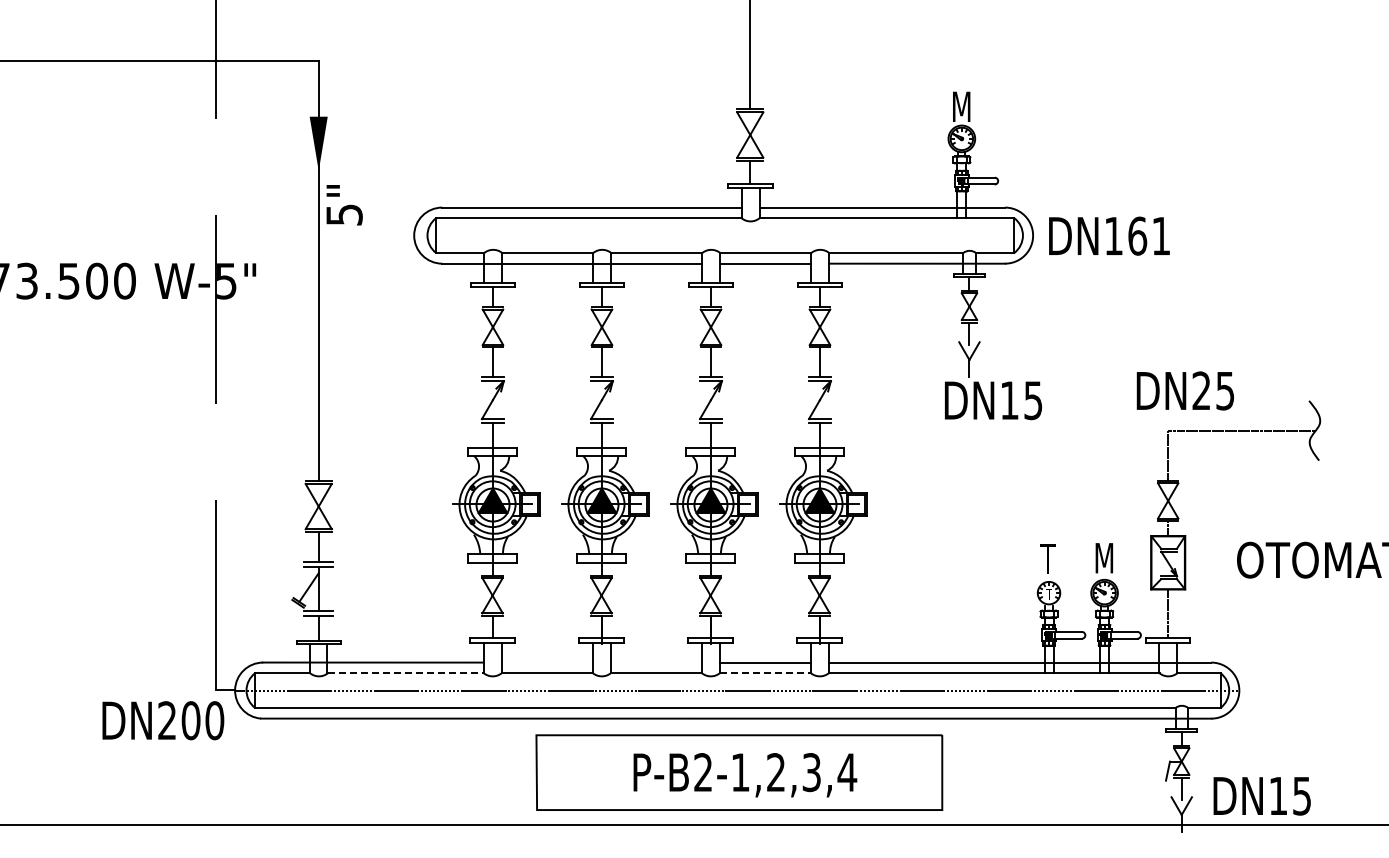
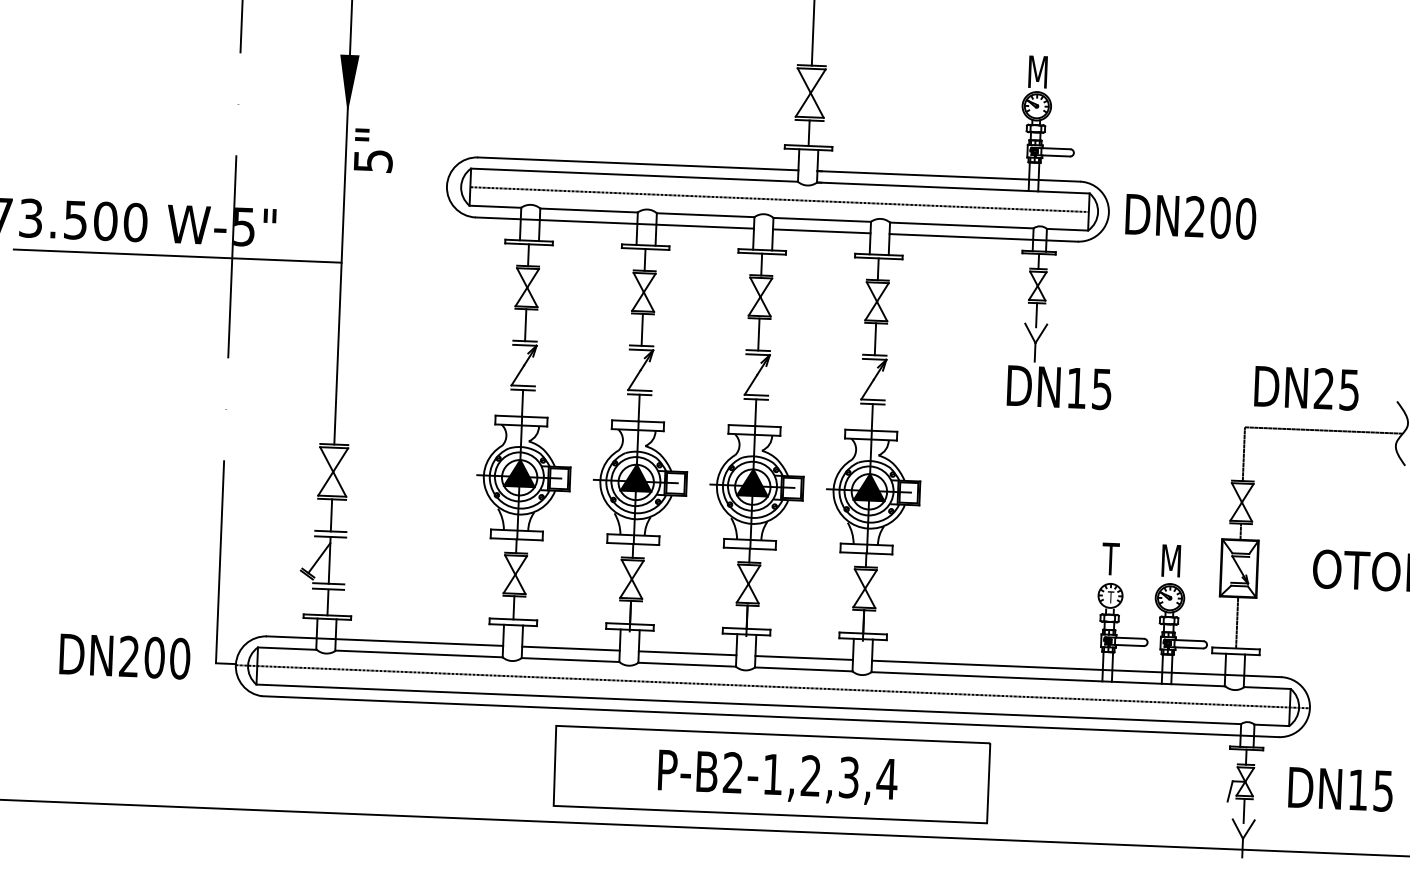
line: (725, 235) -> (779, 199), added
text: (1137, 235) -> (1220, 217), DN161 -> DN200
line: (165, 310) -> (177, 255), added
text: (1184, 390) -> (1305, 387), moved
line: (546, 662) -> (570, 648), added
line: (655, 662) -> (686, 653), added
line: (405, 673) -> (418, 654), dashed -> solid
line: (765, 673) -> (803, 669), dashed -> solid
text: (163, 720) -> (125, 656), moved
text: (1261, 796) -> (1340, 789), moved

